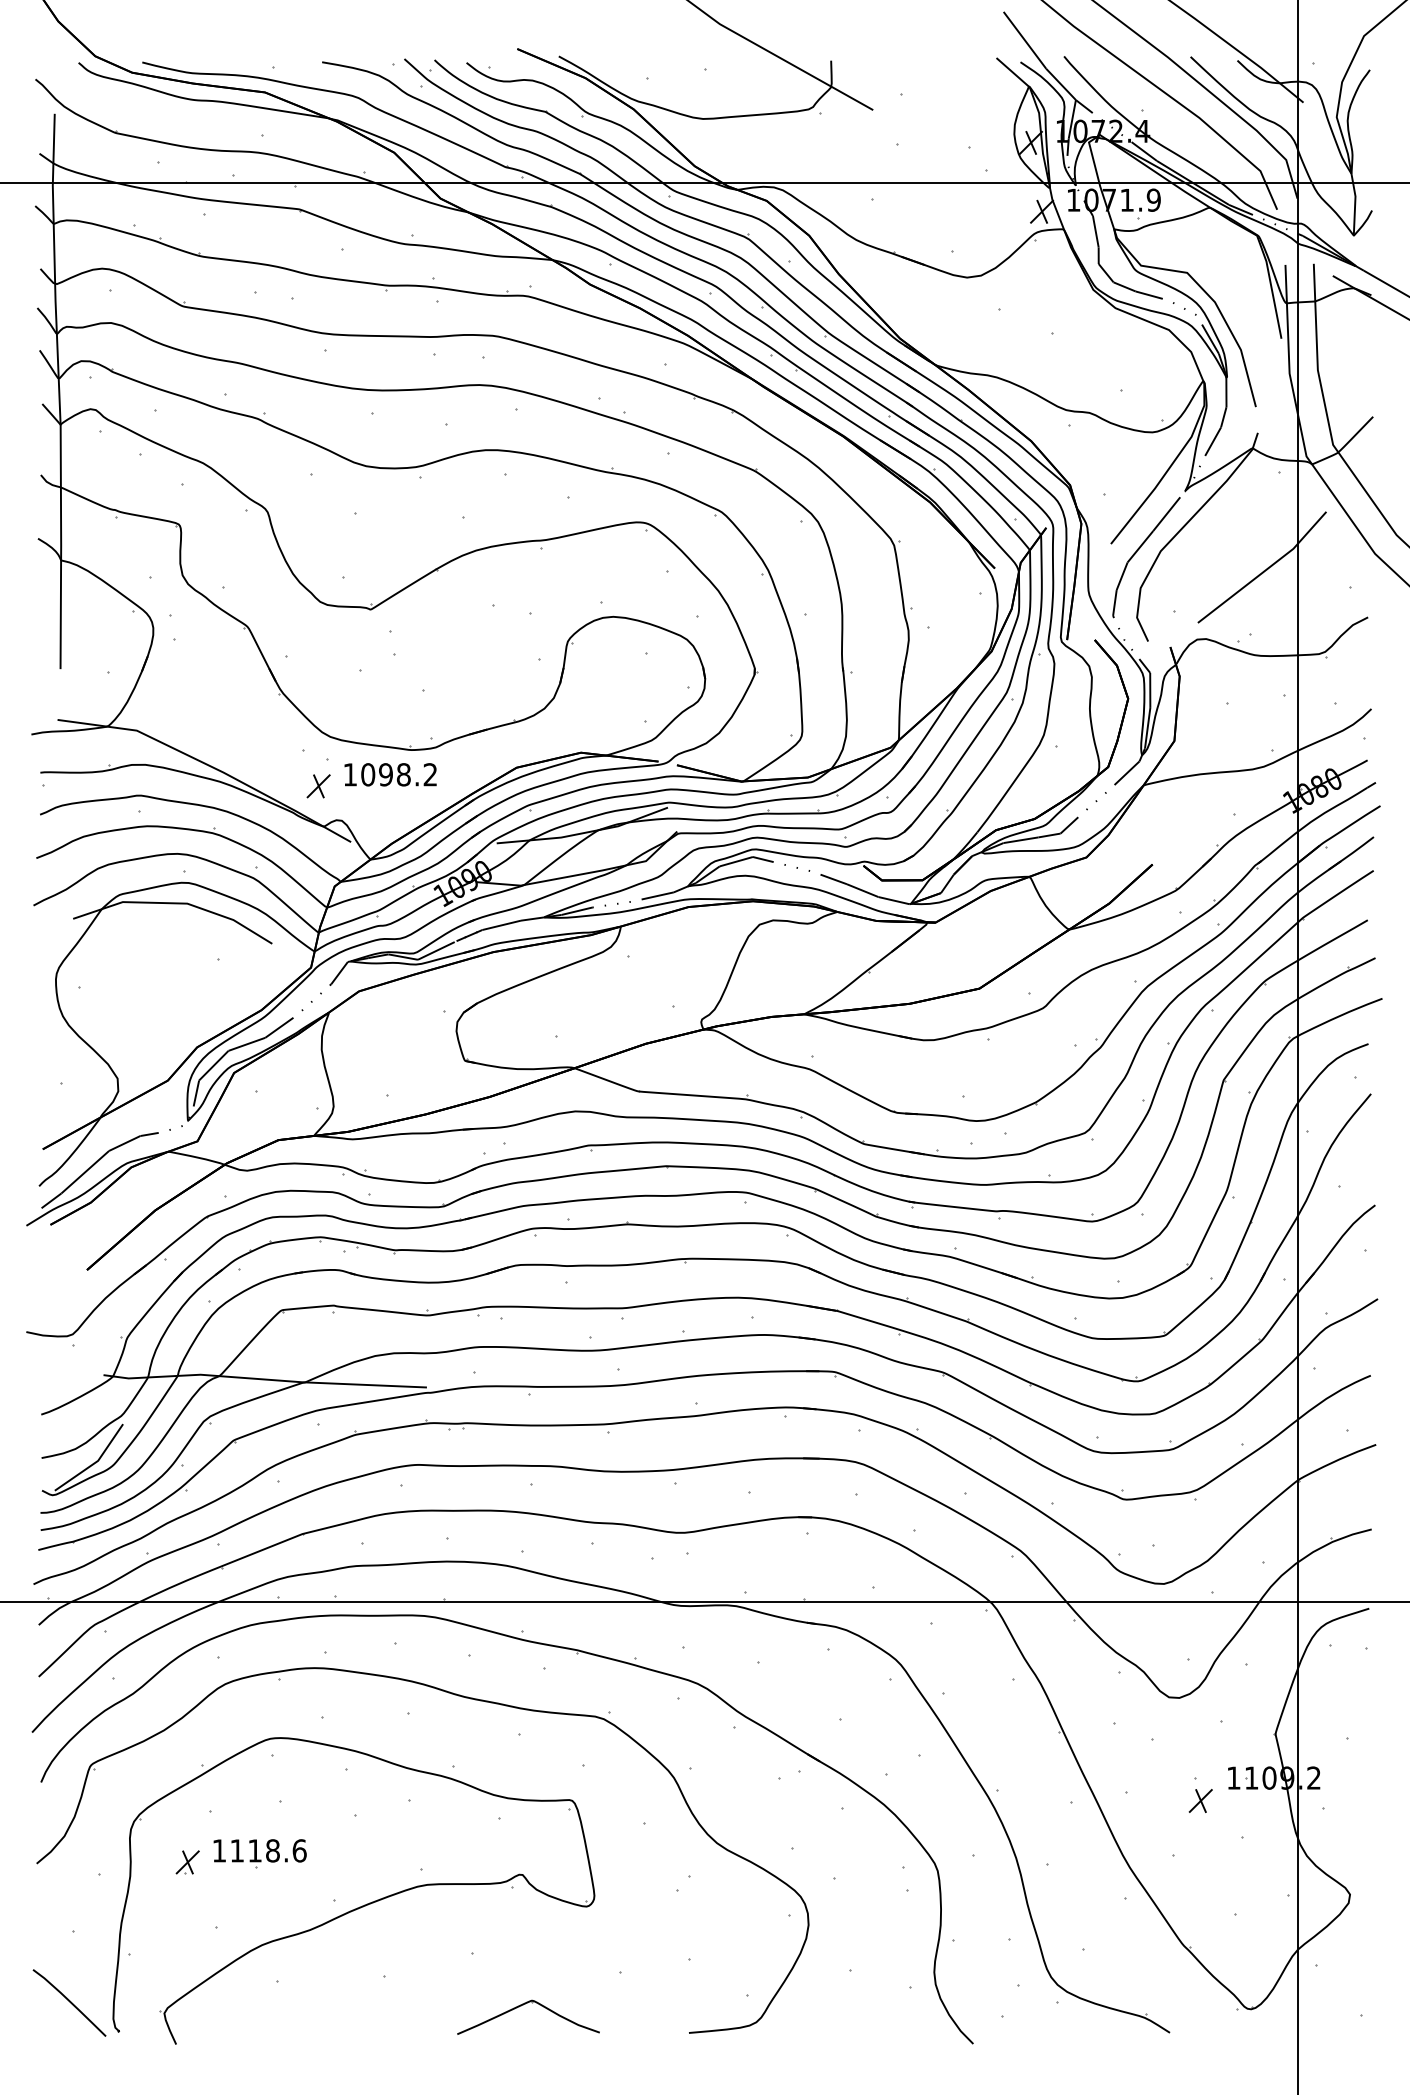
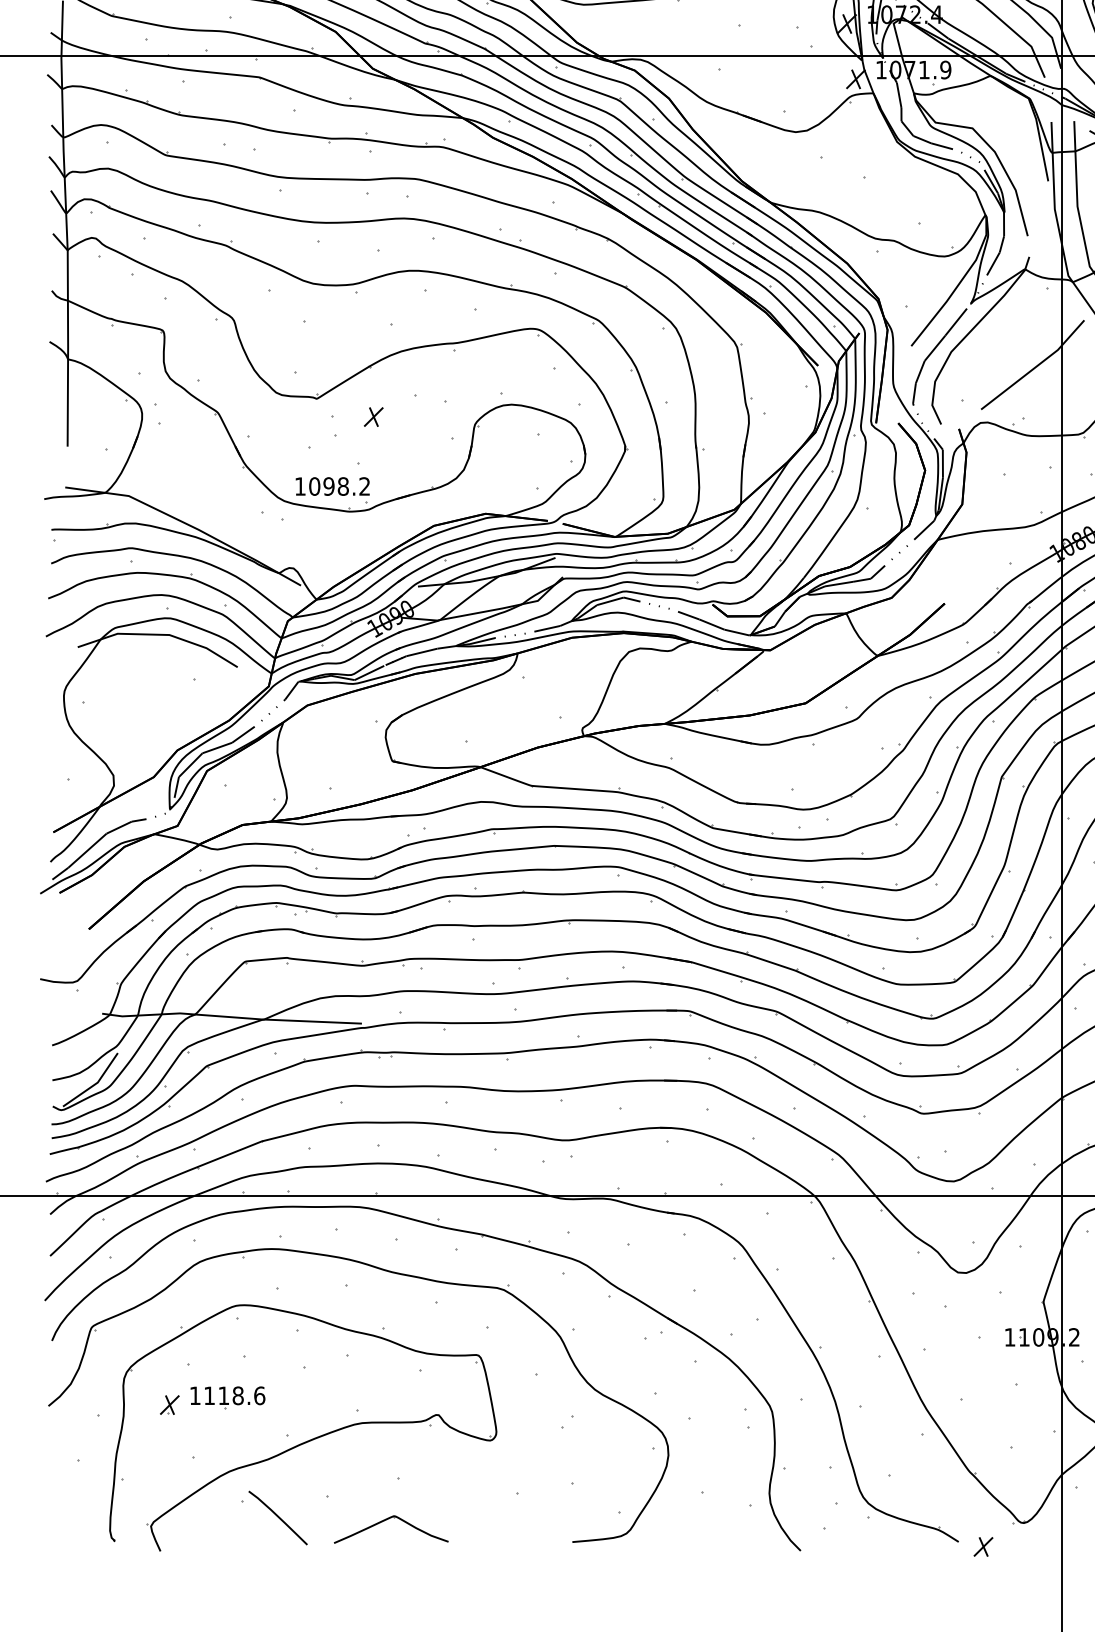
text: (390, 774) -> (332, 486), moved
part: (318, 786) -> (373, 417), moved
part: (1200, 1800) -> (983, 1546), moved
curve: (69, 2002) -> (278, 1517), moved
part: (523, 2005) -> (387, 1520), moved

